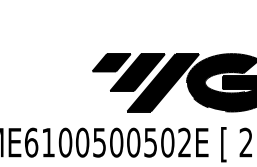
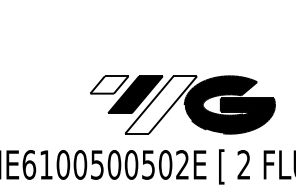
fill: (111, 62) -> (109, 84), removed
fill: (163, 82) -> (161, 104), removed

